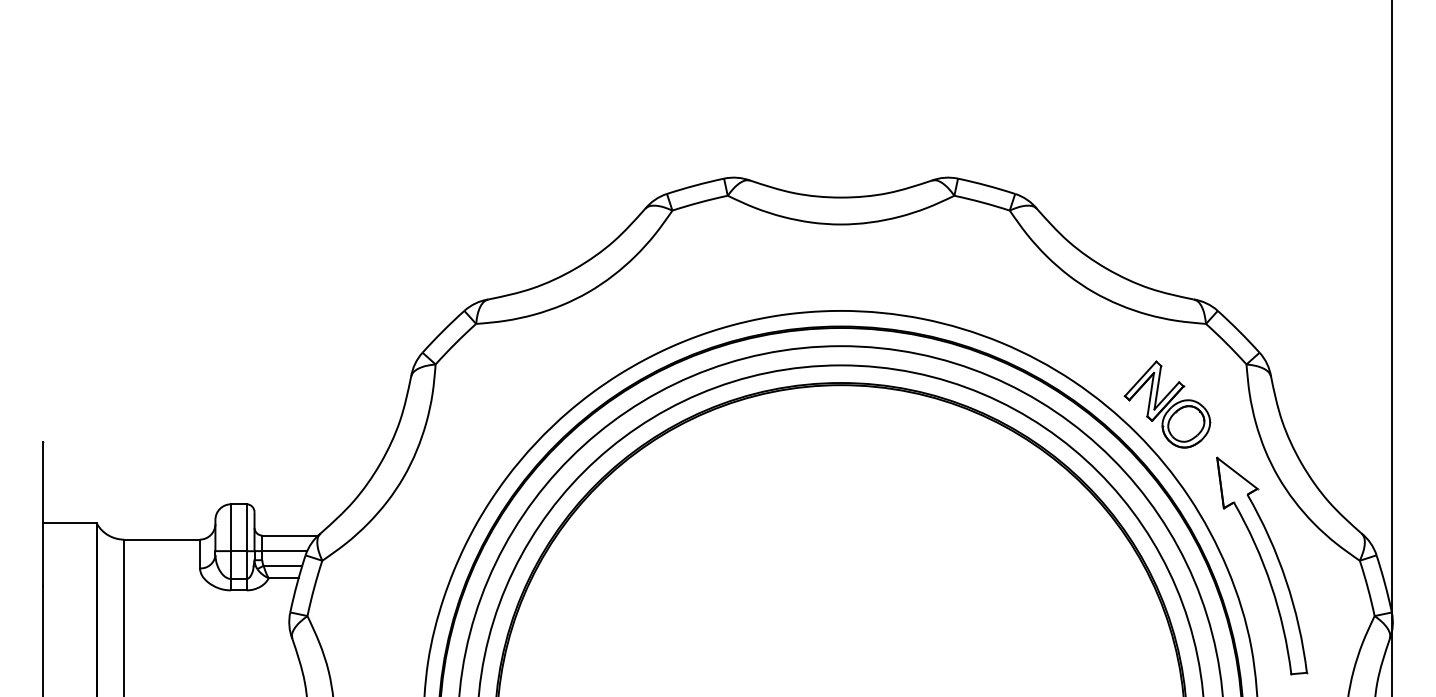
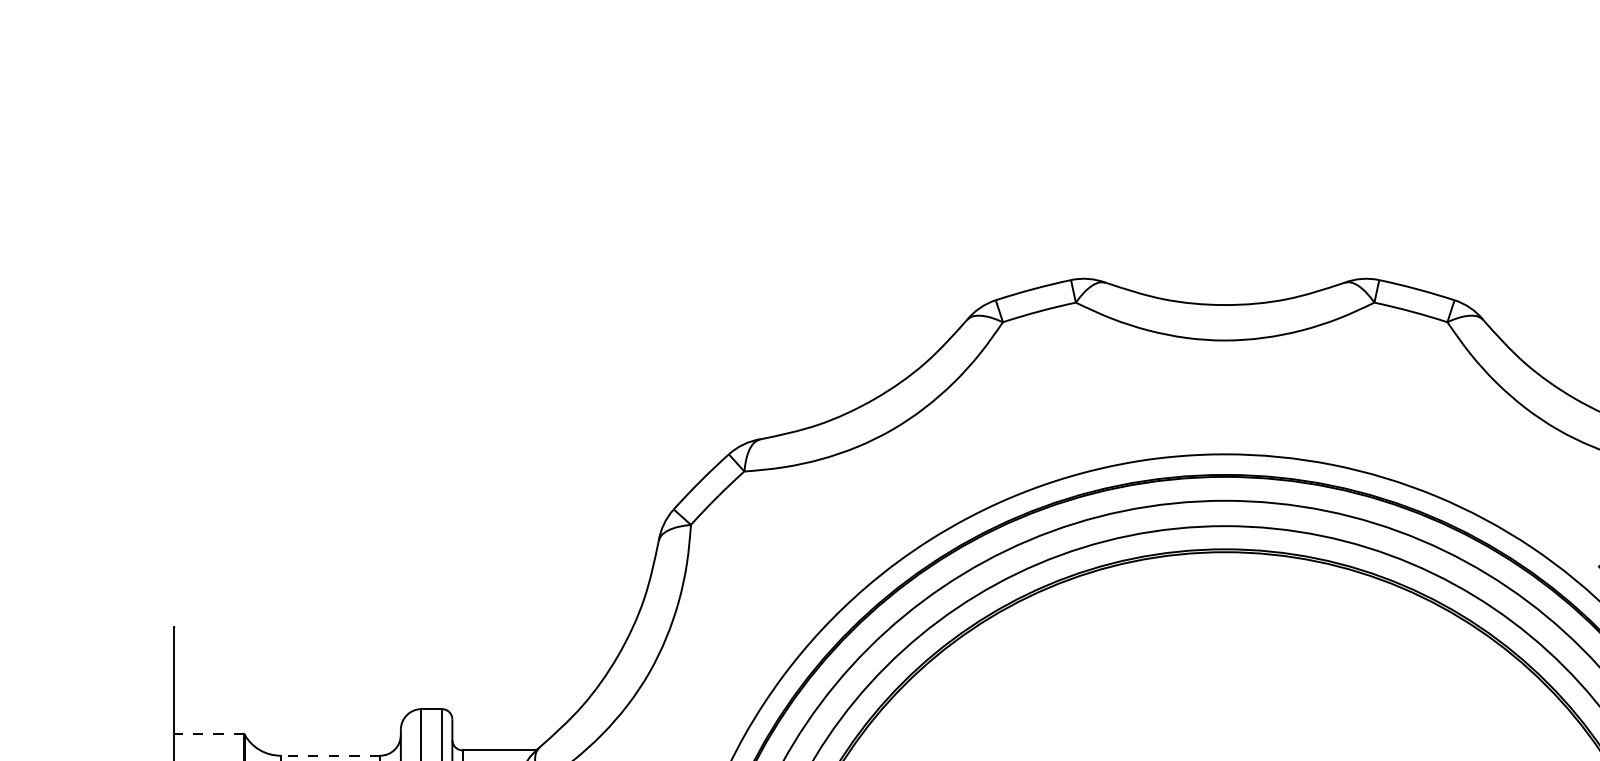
line: (69, 523) -> (208, 734), solid -> dashed
line: (161, 539) -> (329, 755), solid -> dashed

